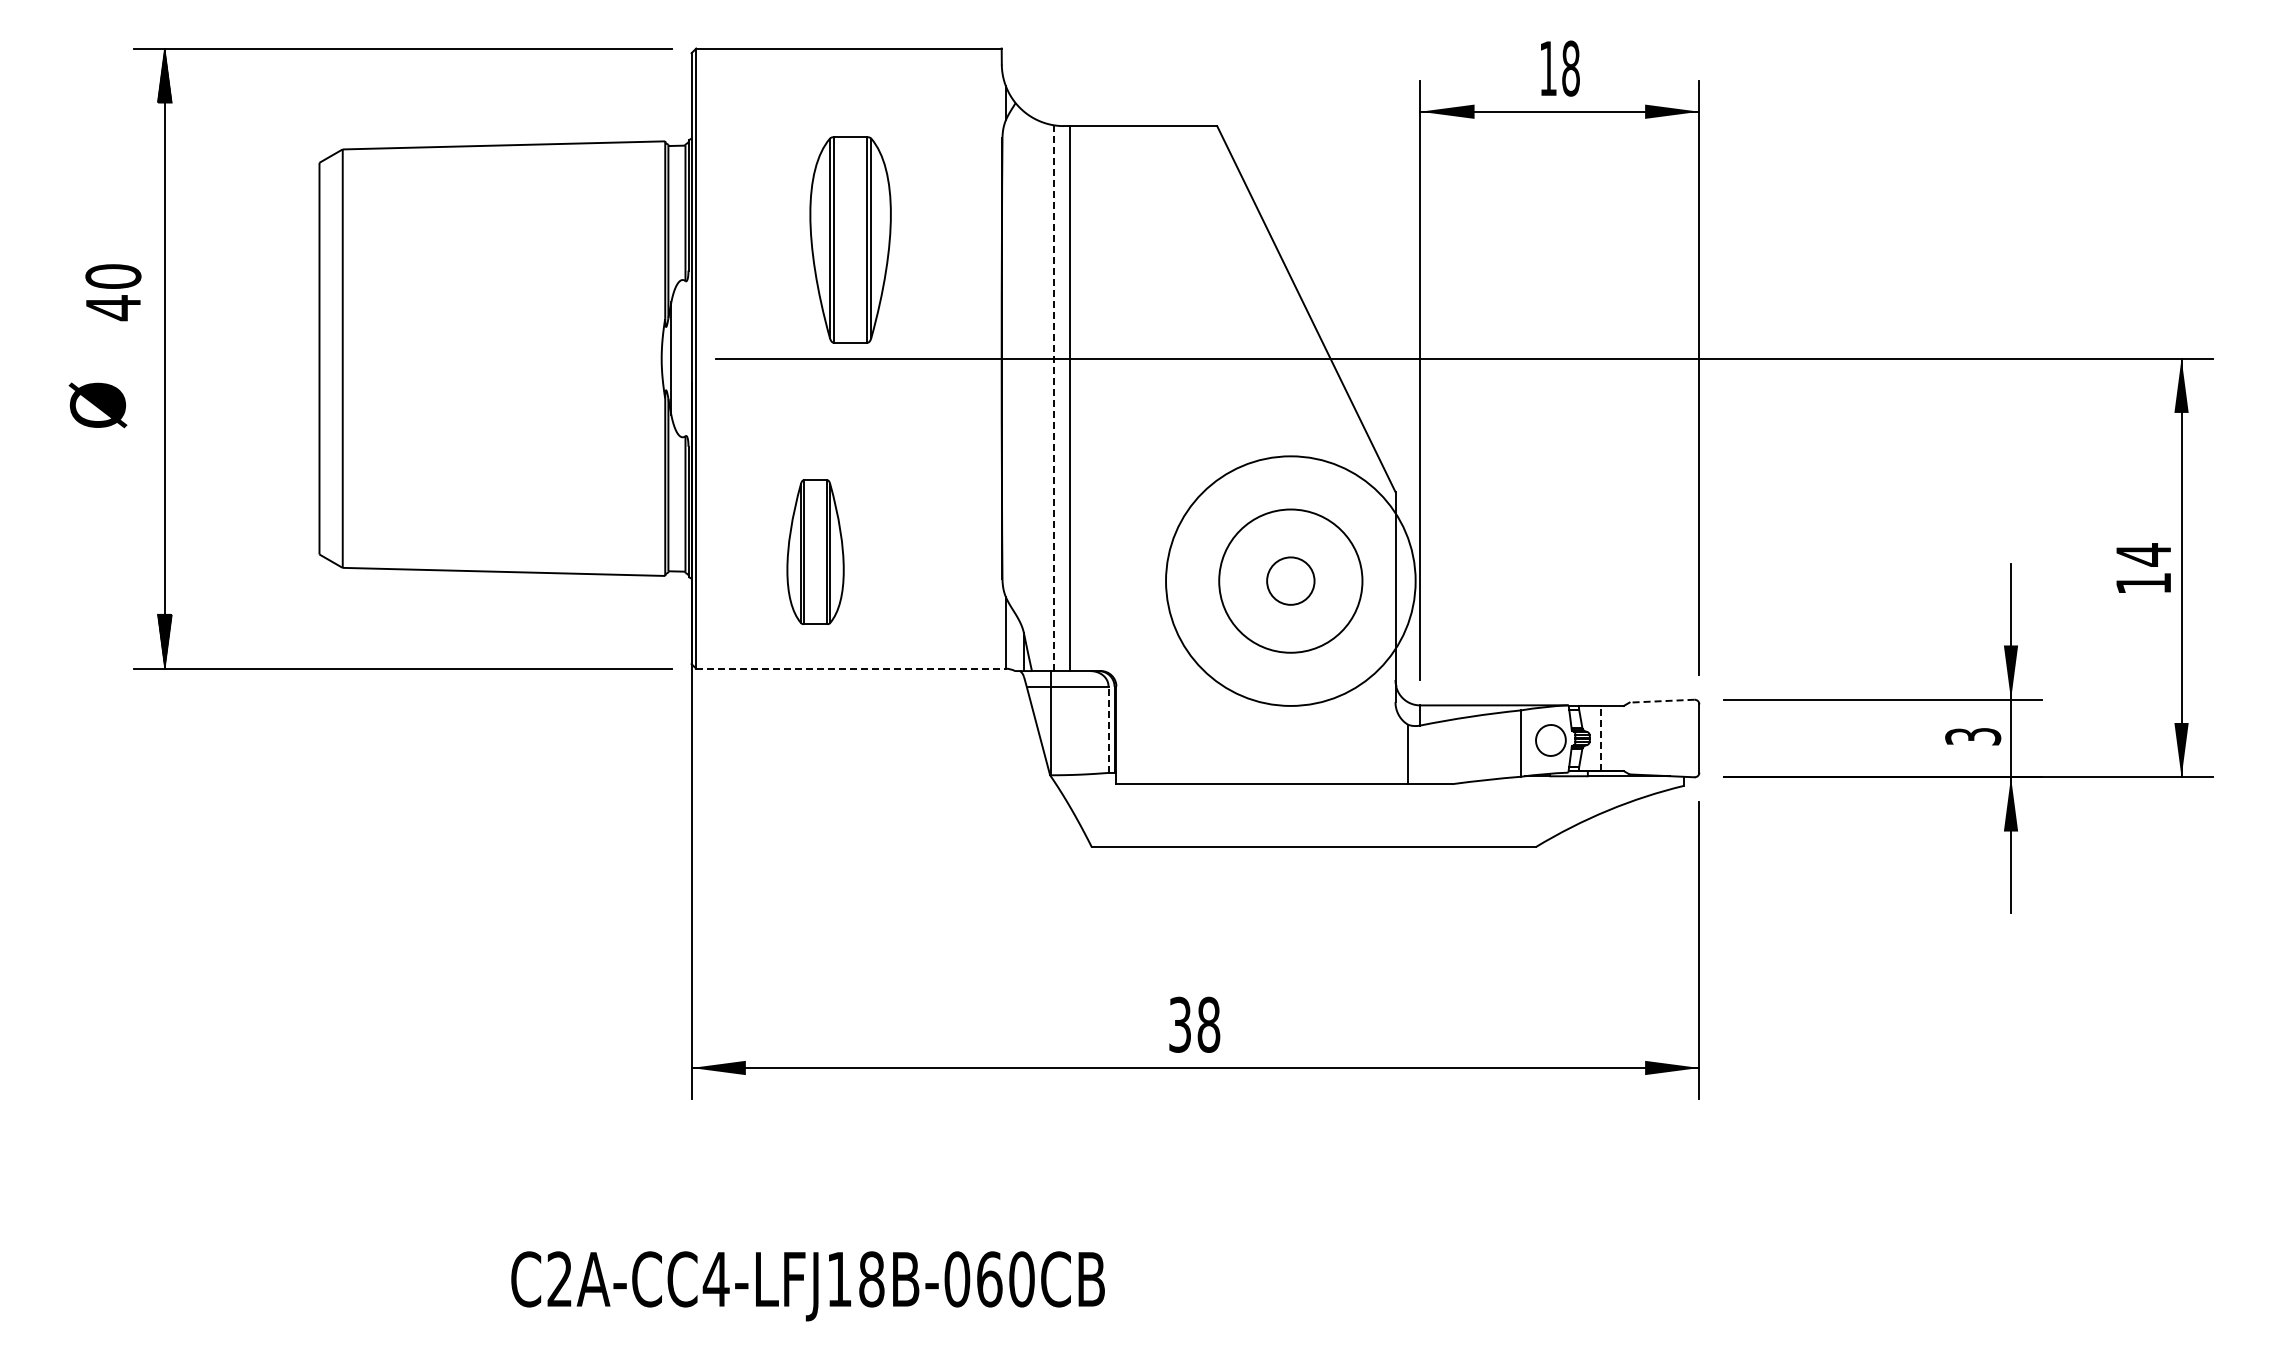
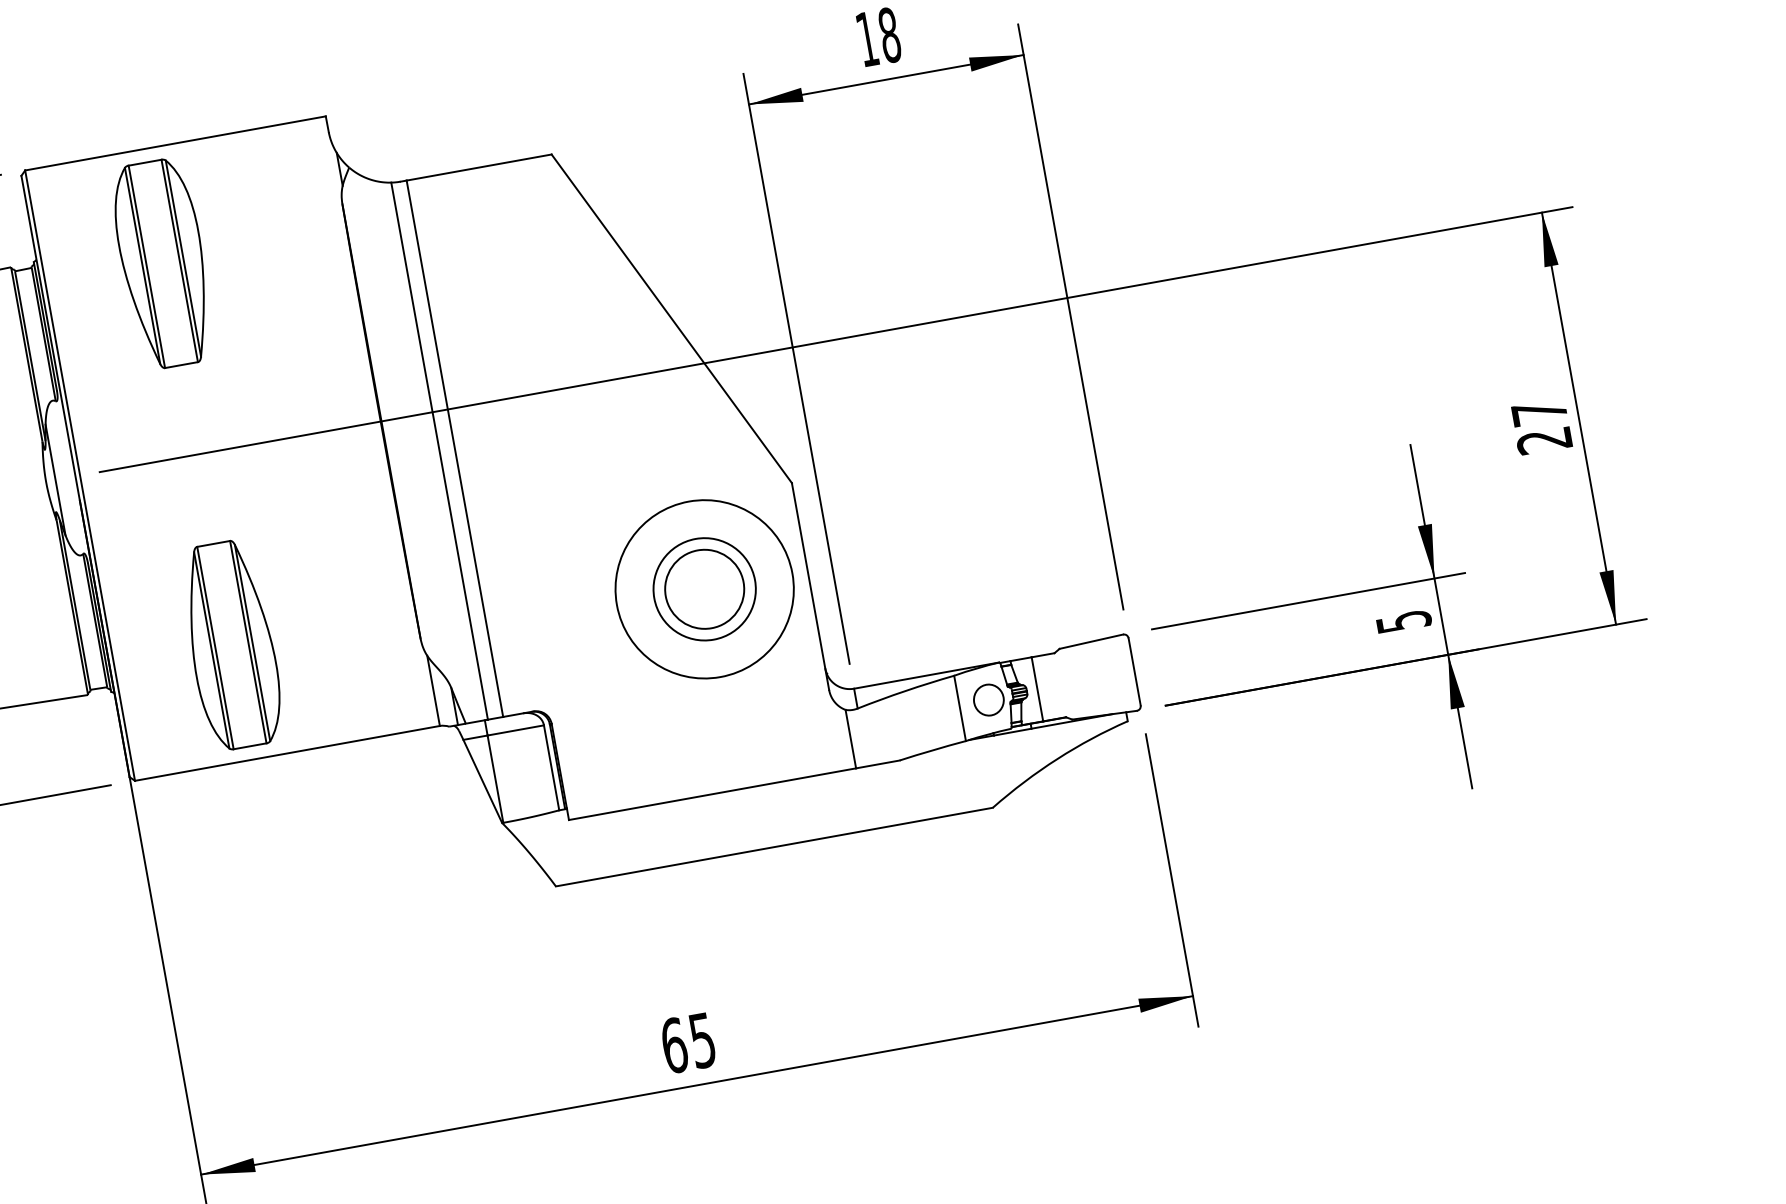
part: (850, 239) -> (163, 263), moved
line: (1054, 398) -> (439, 451), dashed -> solid
part: (815, 551) -> (231, 644), size x1.43
text: (2142, 568) -> (1540, 426), 14 -> 27
circle: (1290, 580) -> (704, 588), size x0.71
circle: (1290, 580) -> (704, 588), size x1.67
circle: (1290, 581) -> (704, 589), size x0.71
line: (851, 668) -> (287, 753), dashed -> solid
line: (1661, 701) -> (1090, 642), dashed -> solid
line: (1108, 729) -> (551, 767), dashed -> solid
text: (1972, 736) -> (1403, 621), 3 -> 5
line: (1600, 738) -> (1037, 689), dashed -> solid
text: (1194, 1024) -> (688, 1042), 38 -> 65

